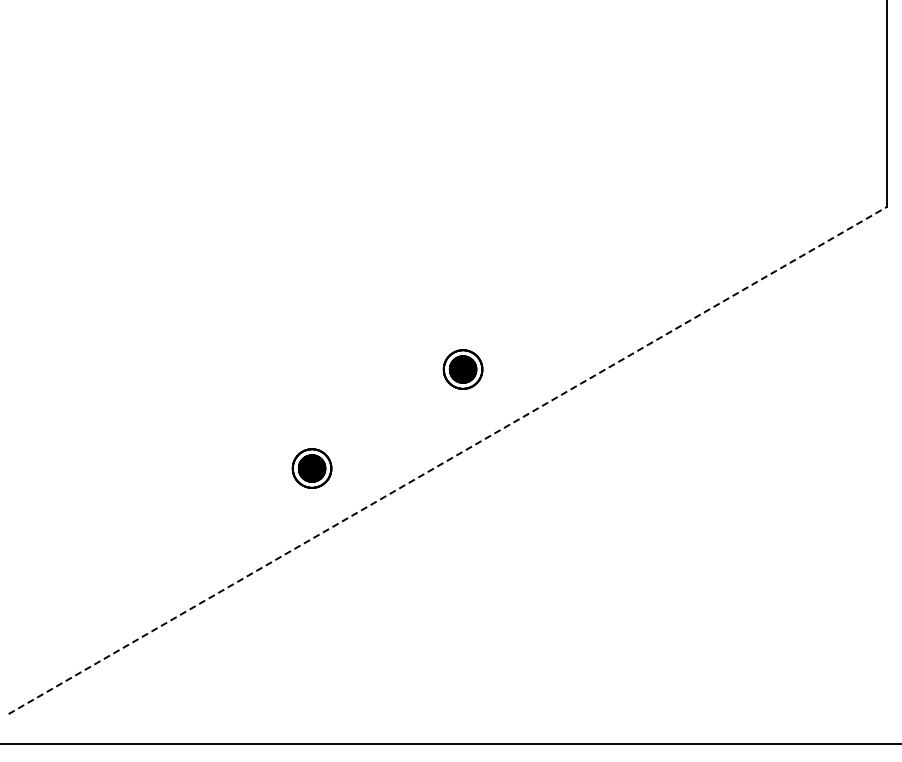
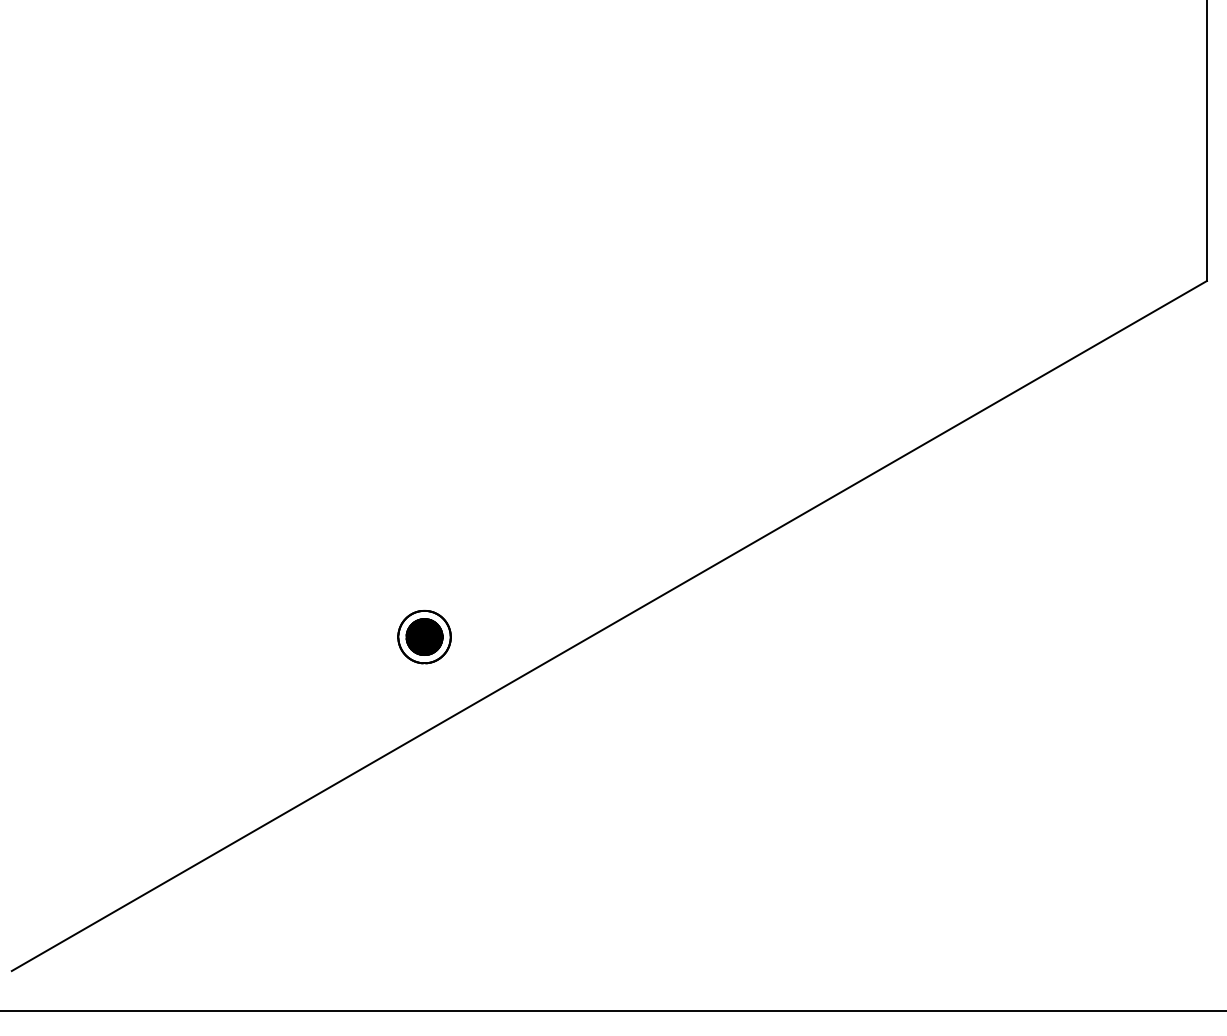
part: (462, 369) -> (629, 502), removed
line: (448, 460) -> (610, 626), dashed -> solid

